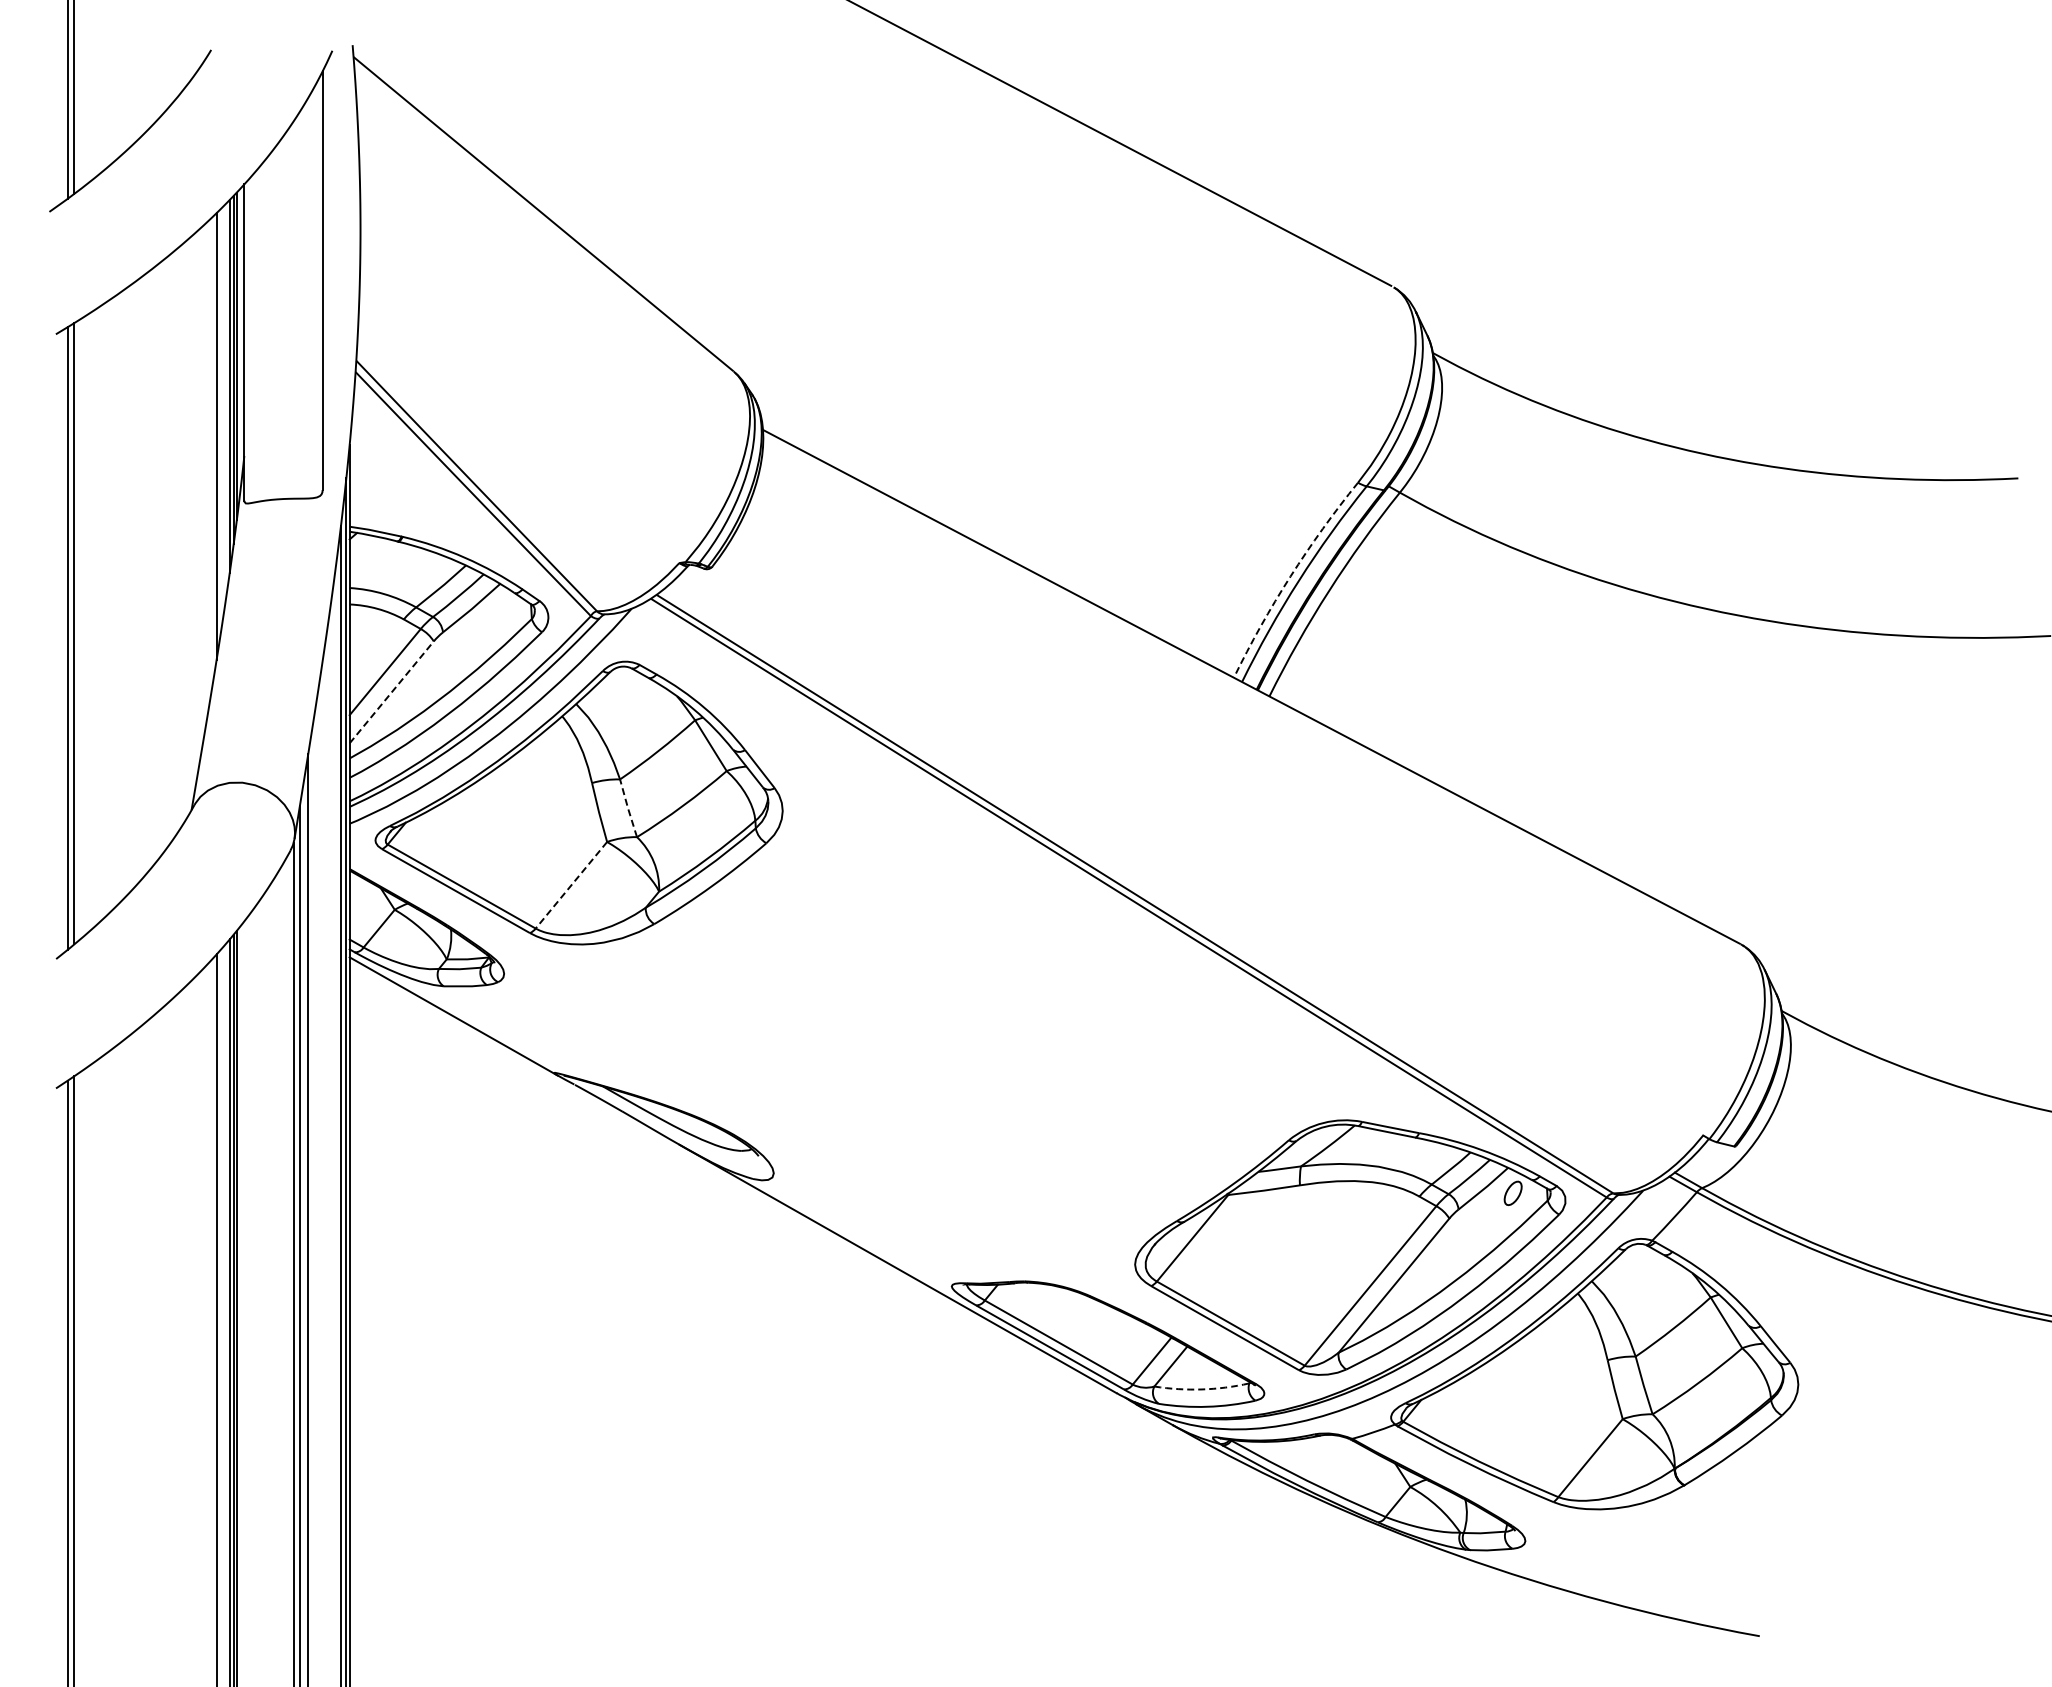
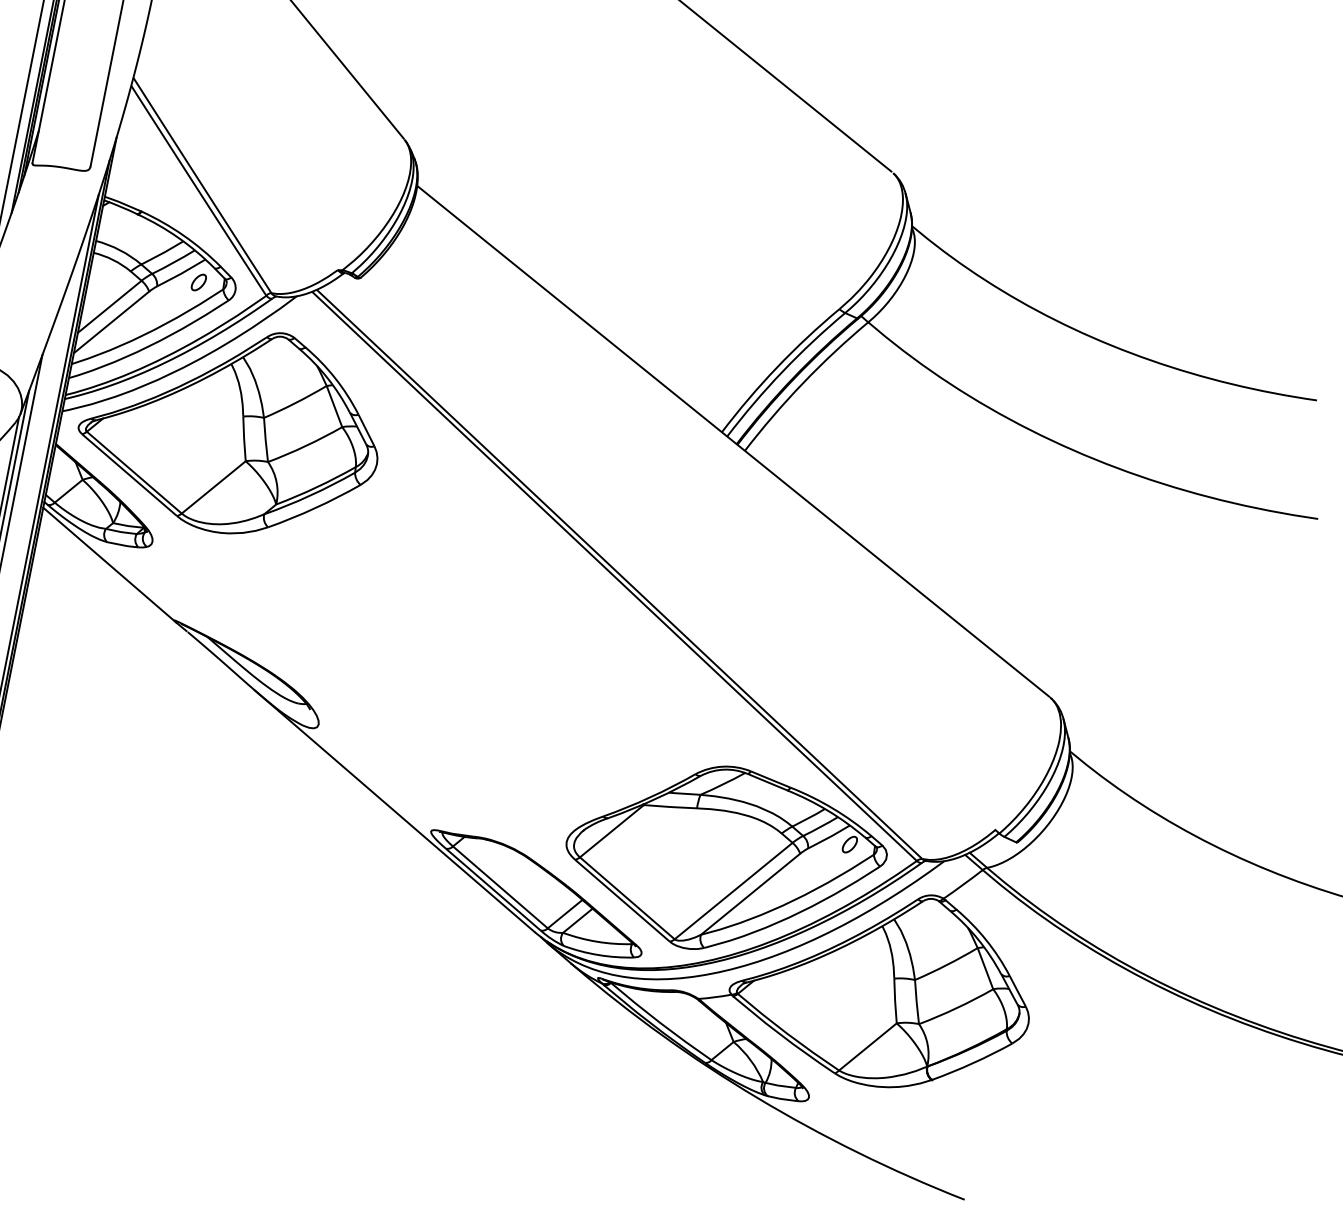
arc: (1290, 576) -> (777, 367), dashed -> solid
part: (497, 615) -> (198, 281), added
line: (392, 691) -> (112, 321), dashed -> solid
line: (628, 808) -> (265, 440), dashed -> solid
line: (571, 885) -> (213, 487), dashed -> solid
arc: (1201, 1389) -> (596, 941), dashed -> solid

